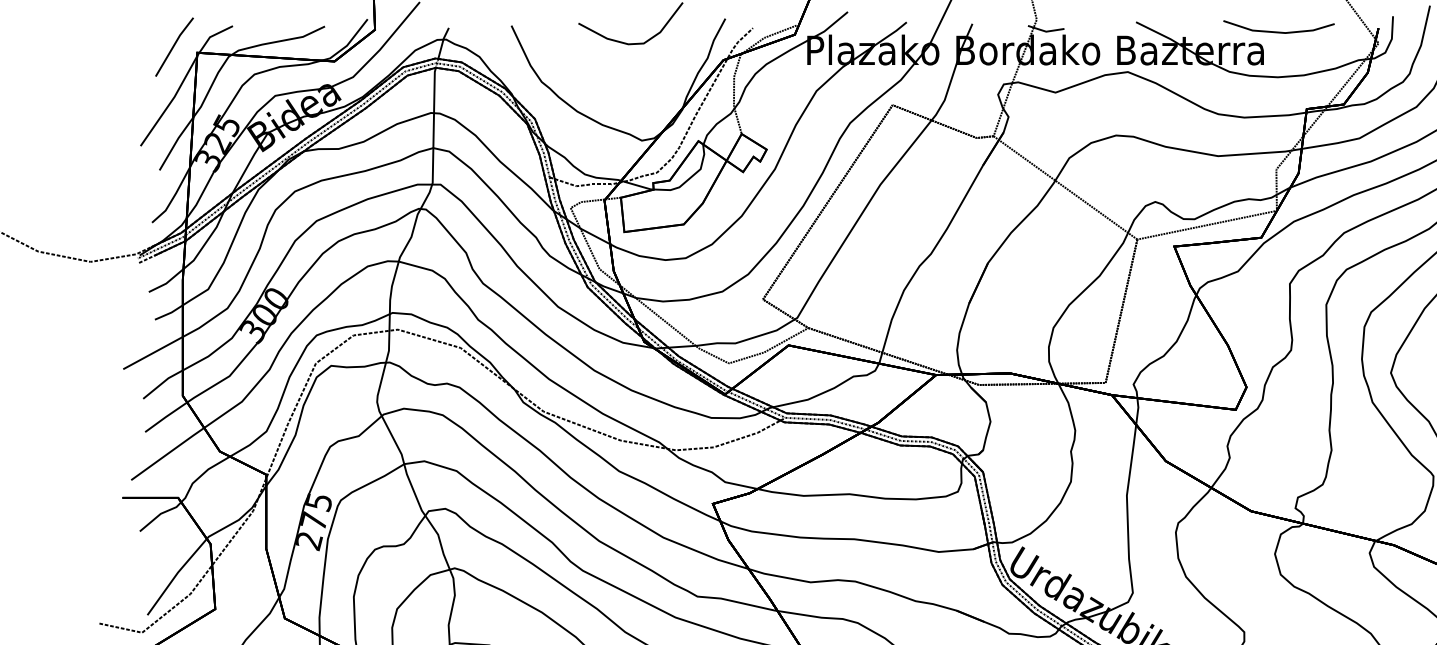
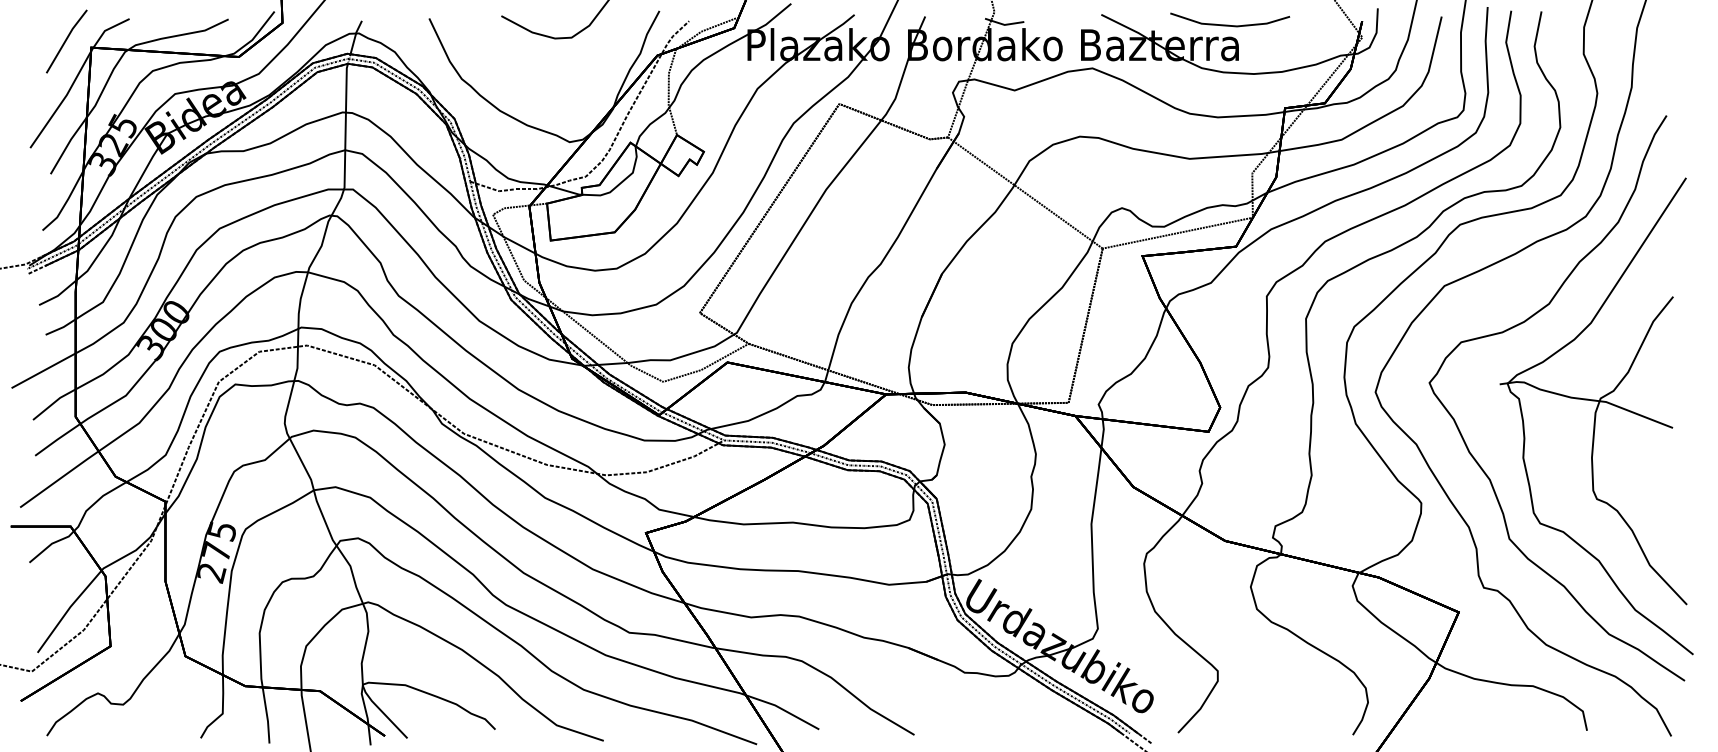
line: (1278, 31) -> (1229, 24), moved

